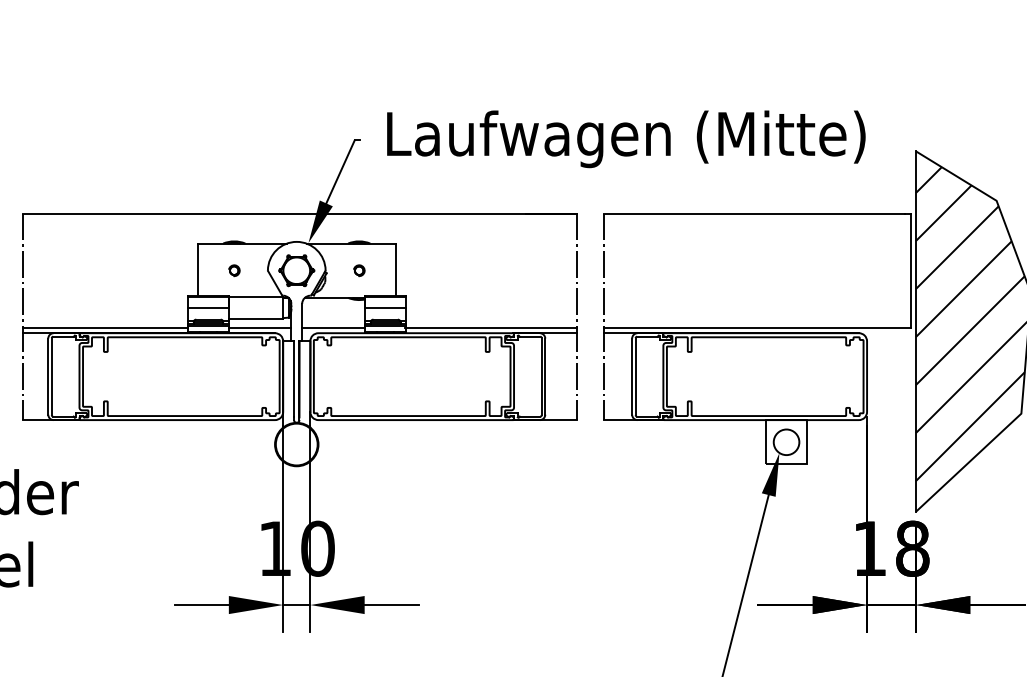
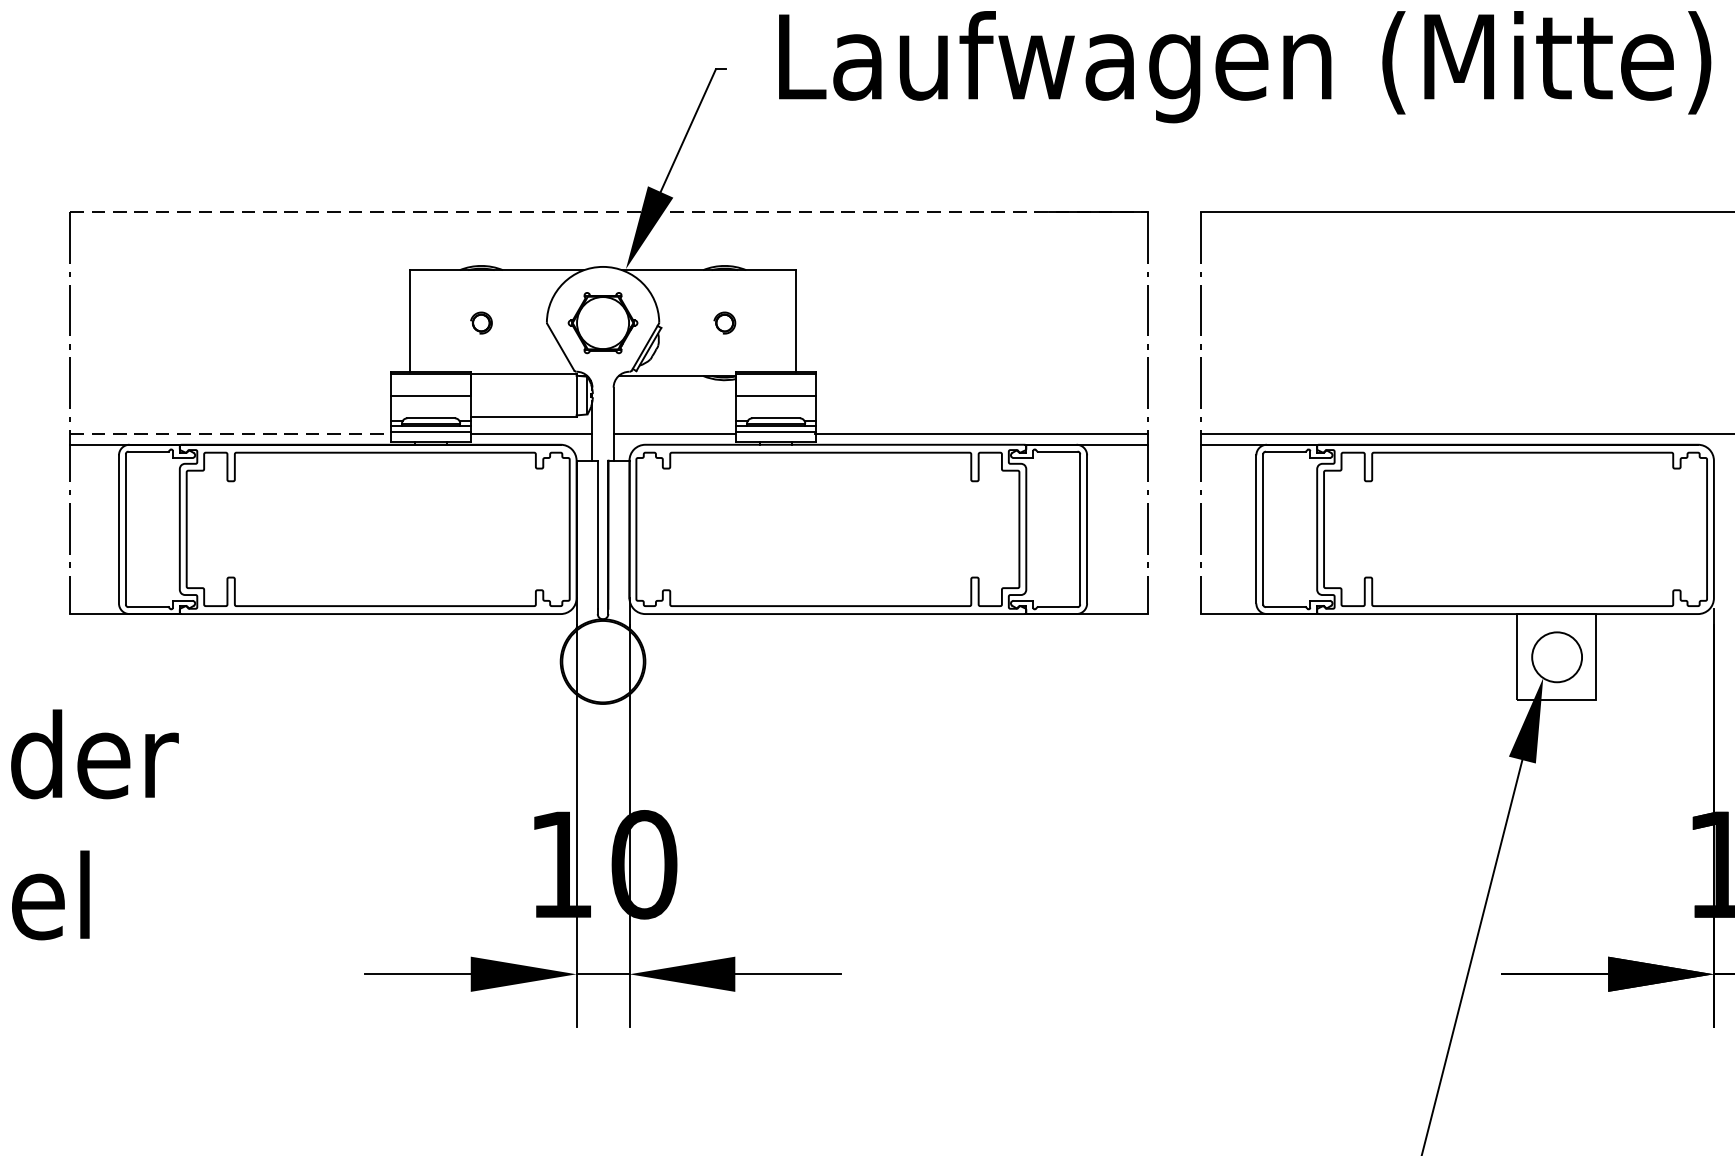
line: (299, 213) -> (608, 211), solid -> dashed
line: (106, 327) -> (232, 433), solid -> dashed

